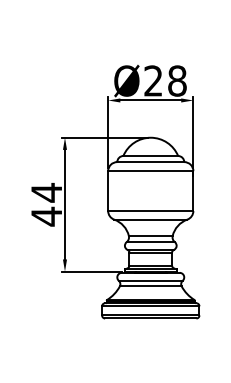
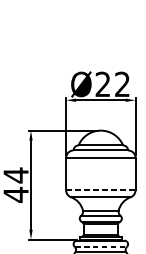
text: (177, 80) -> (122, 84), Ø28 -> Ø22
line: (150, 211) -> (100, 190), solid -> dashed
line: (150, 280) -> (100, 246), solid -> dashed

